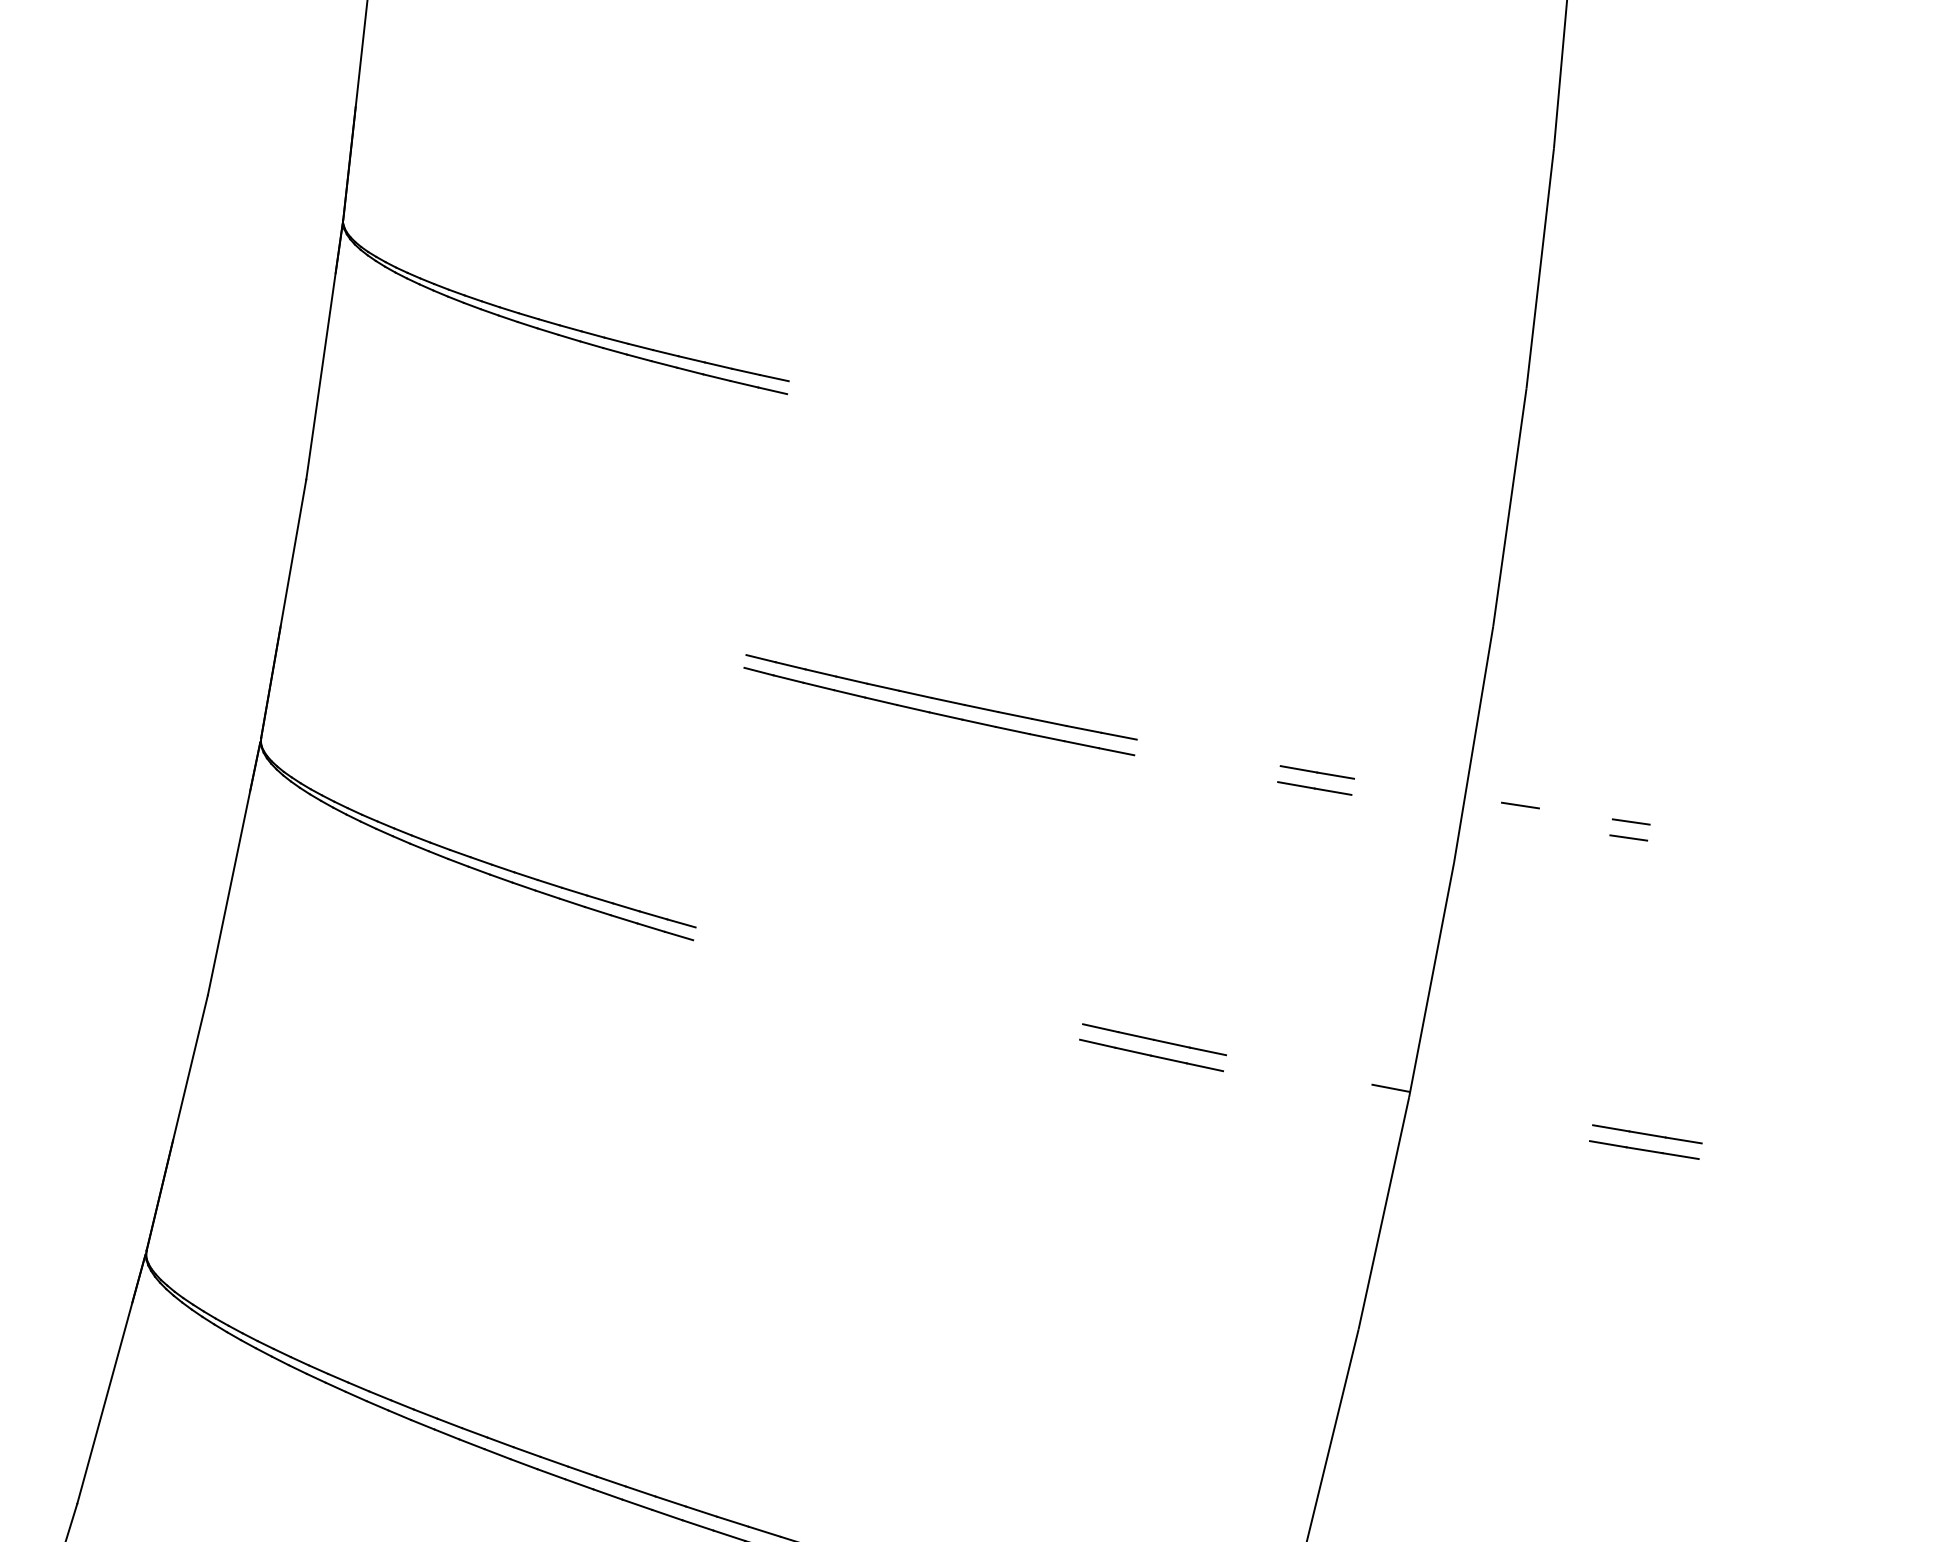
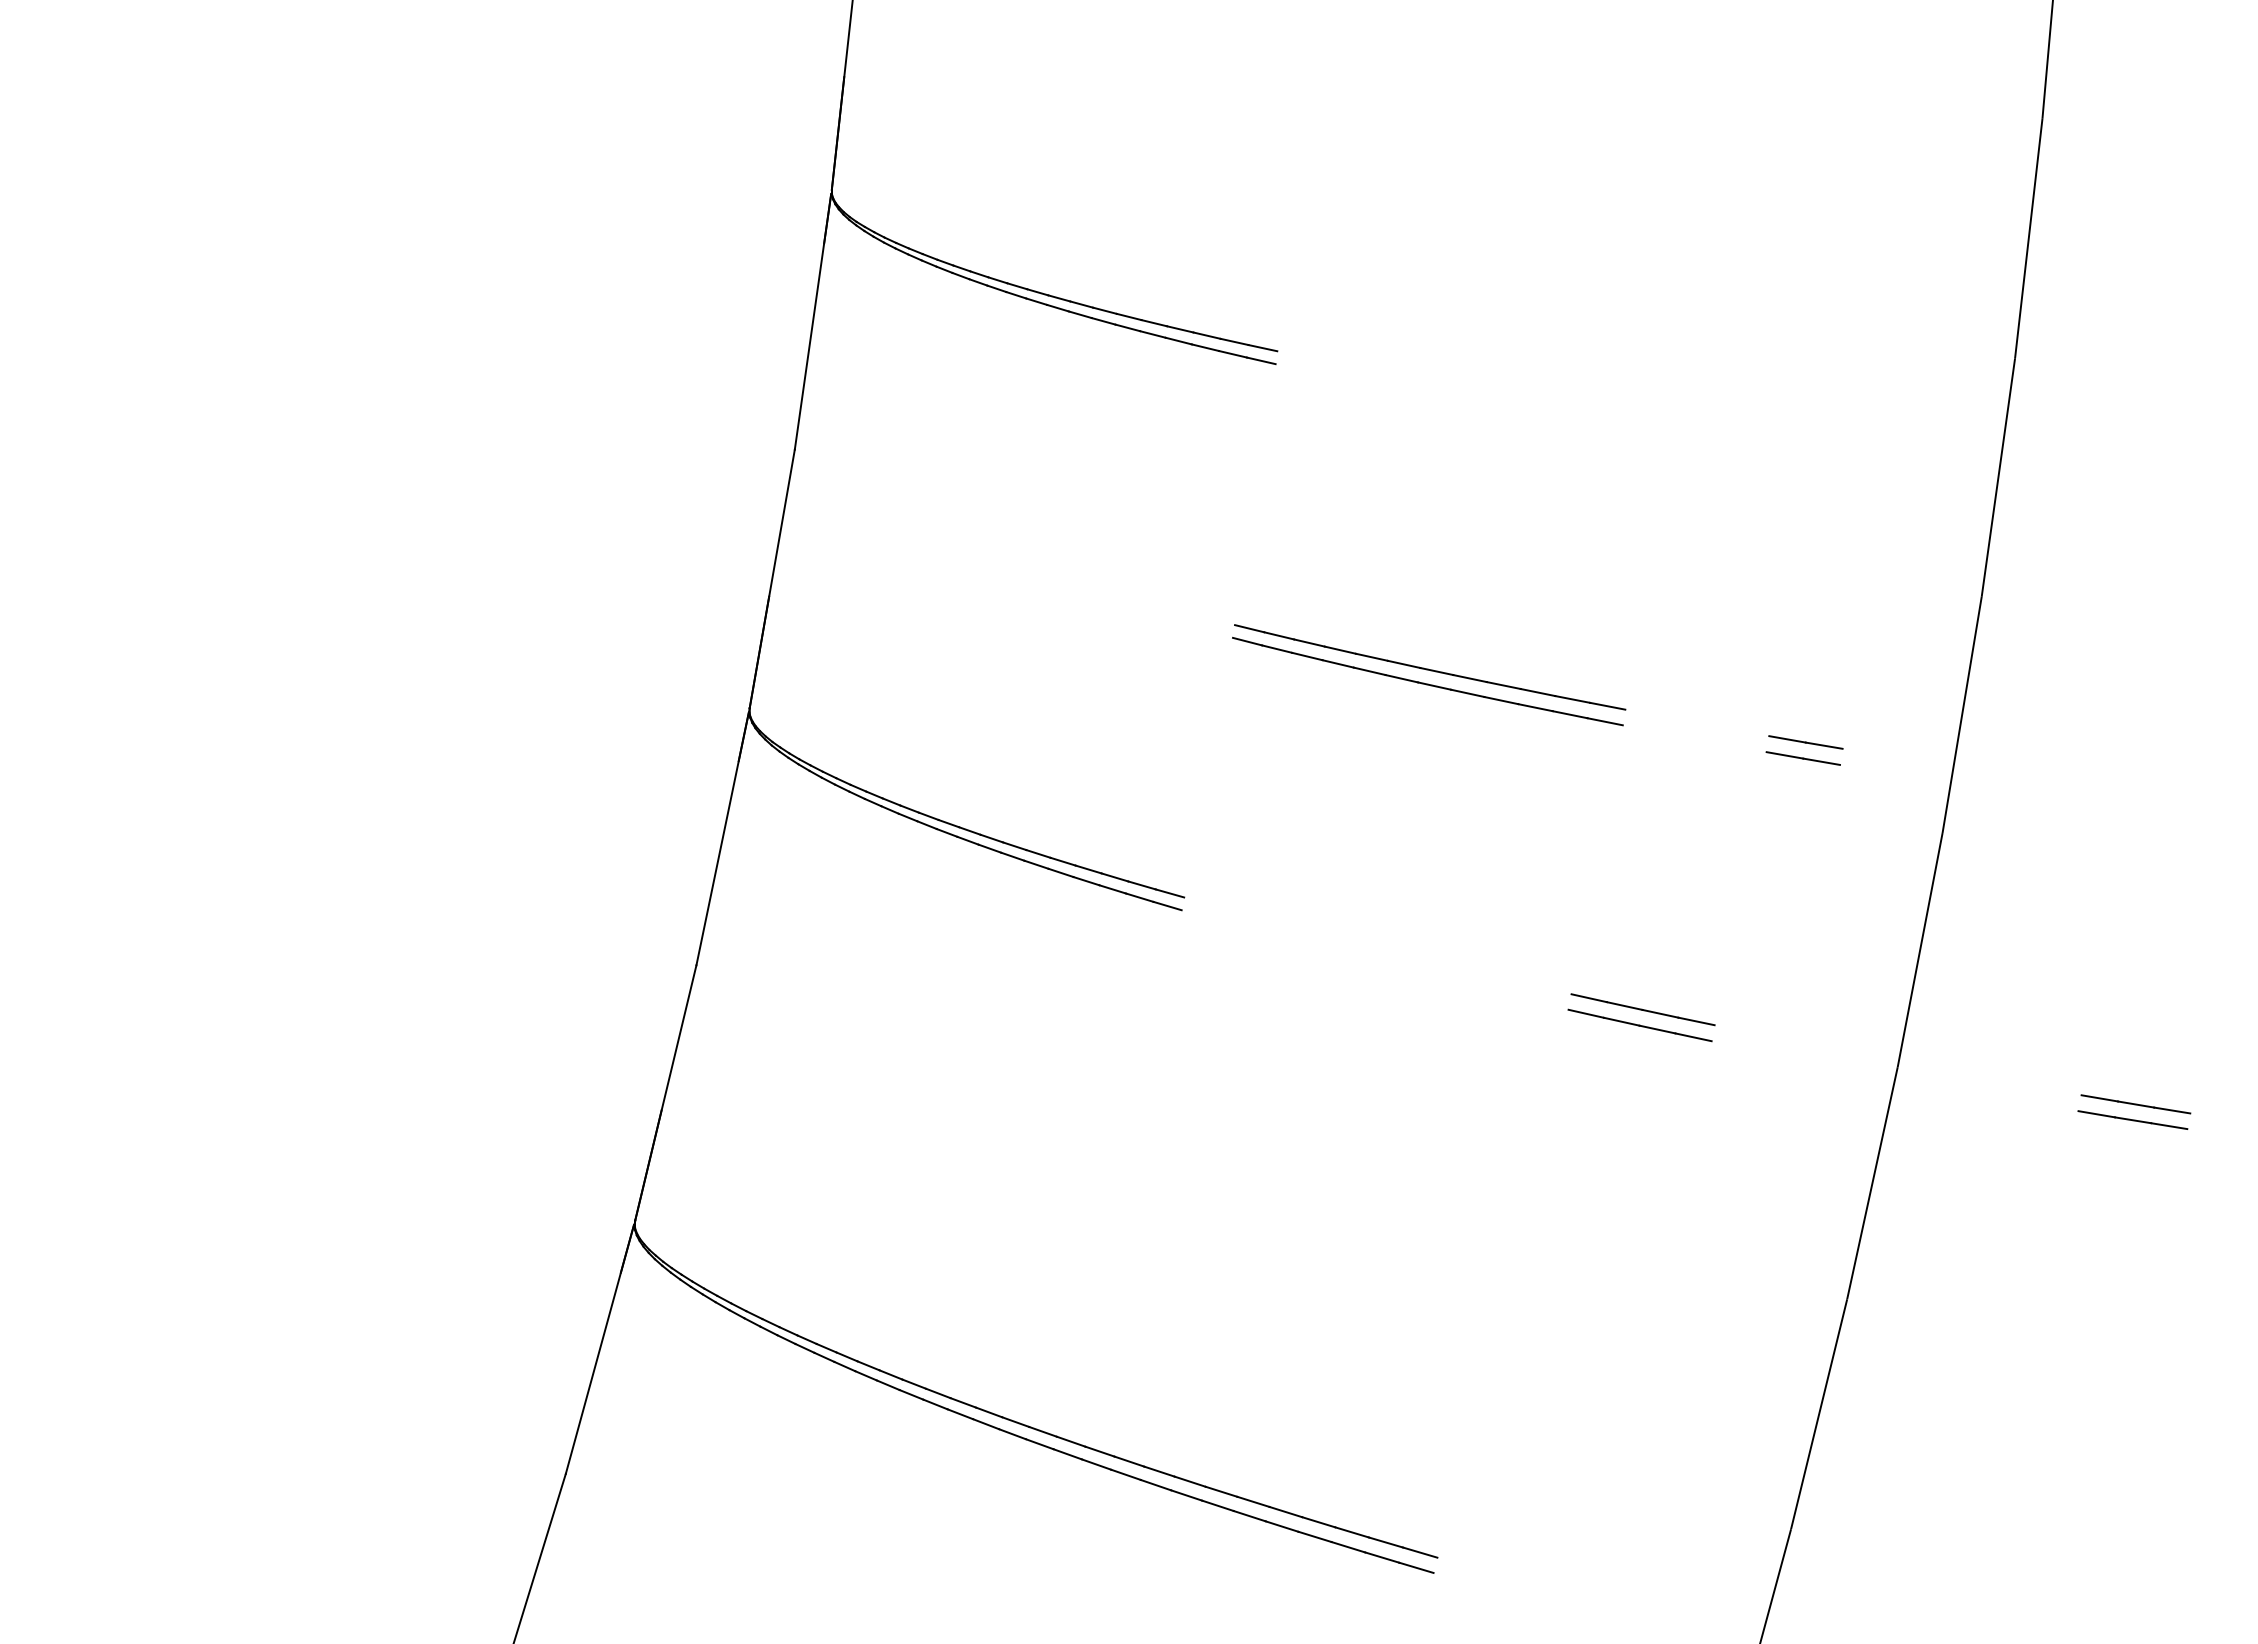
line: (1519, 805) -> (2008, 775), removed
line: (1630, 821) -> (2119, 791), removed
line: (1627, 837) -> (2116, 807), removed
line: (1389, 1087) -> (1878, 1057), removed

